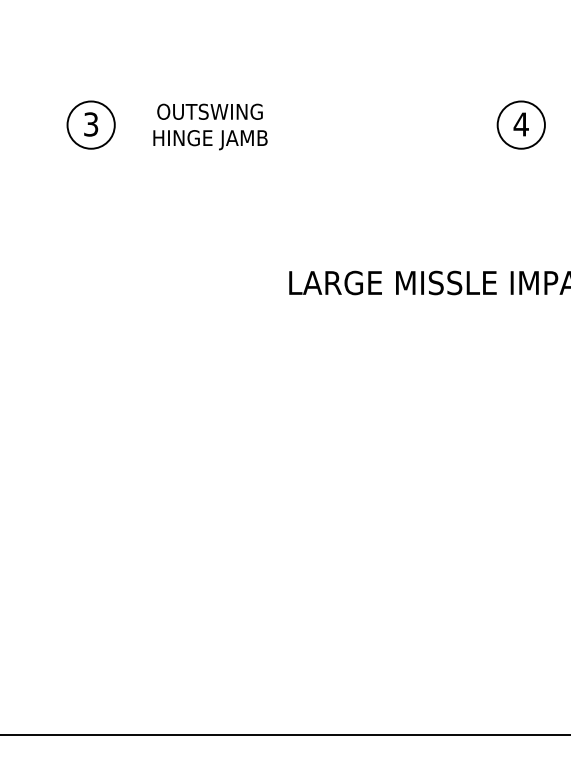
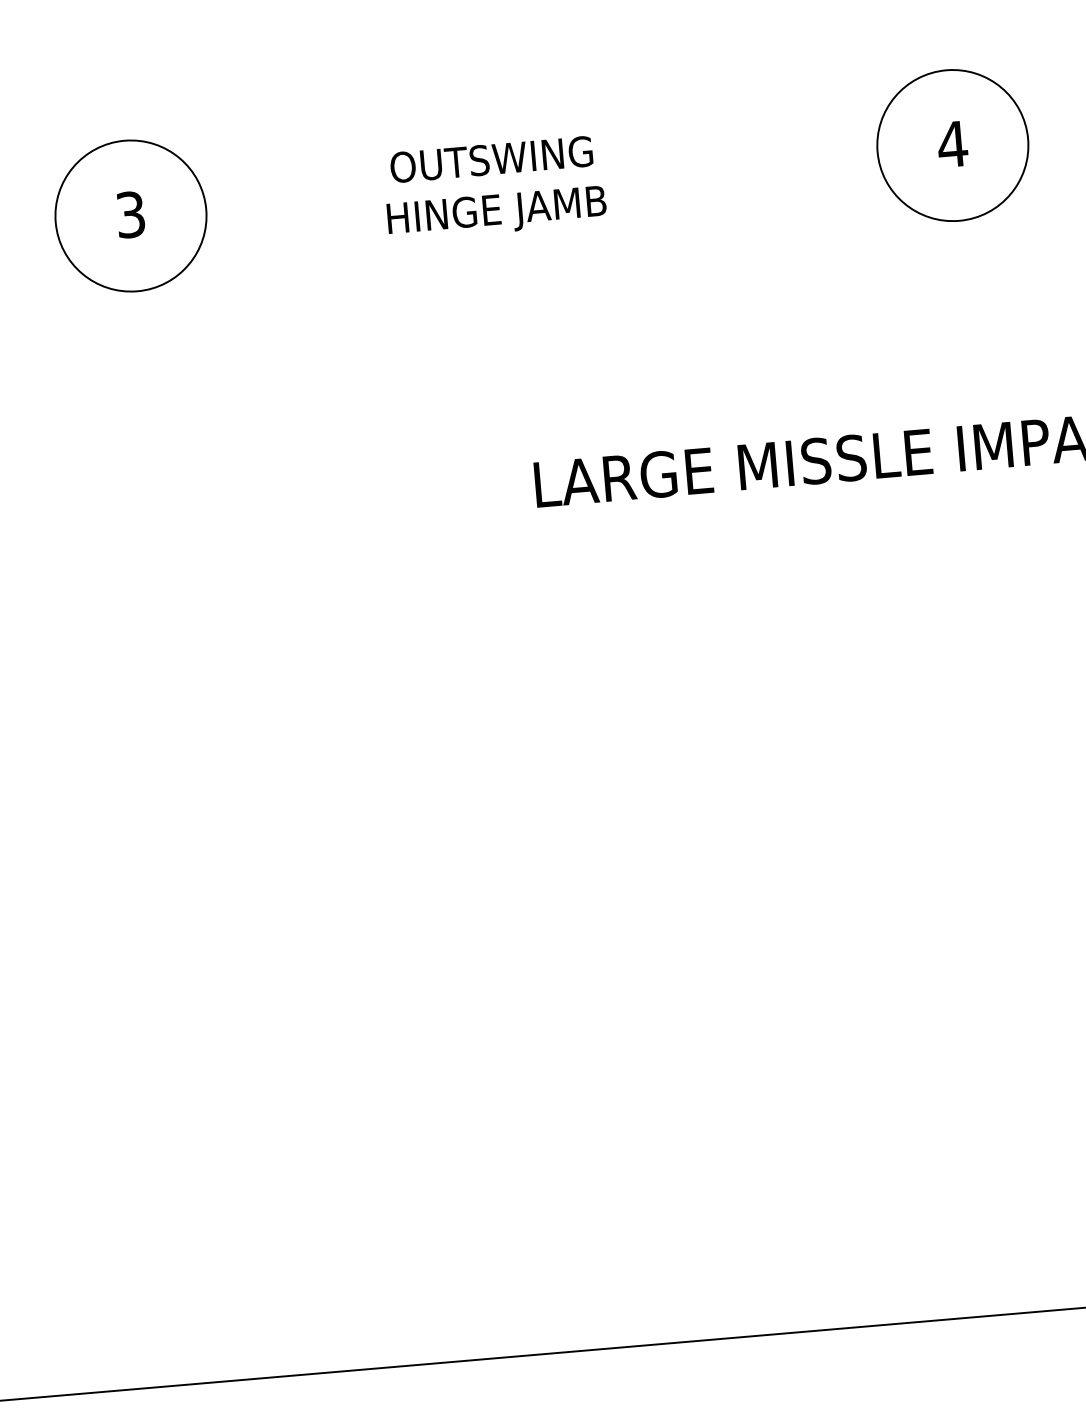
circle: (90, 124) -> (129, 214), size x1.67
circle: (520, 124) -> (951, 144), size x1.67
text: (210, 126) -> (494, 187), moved

